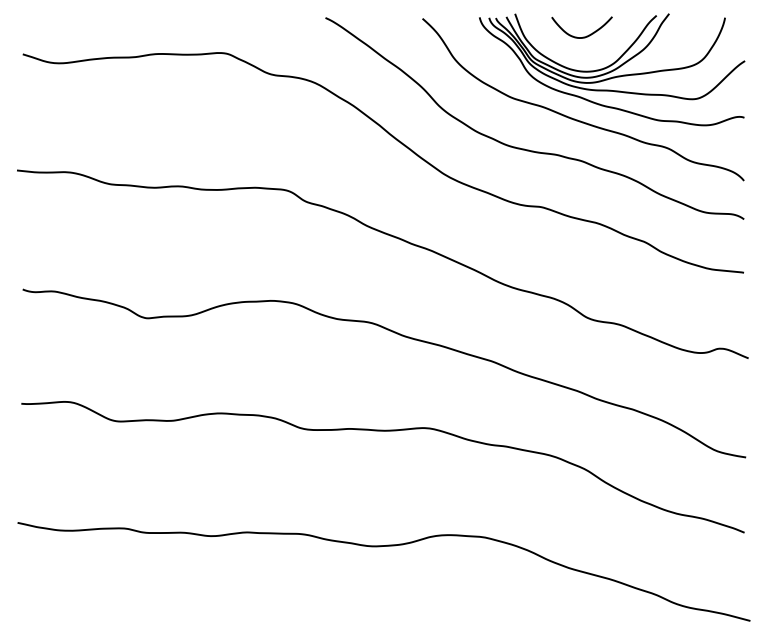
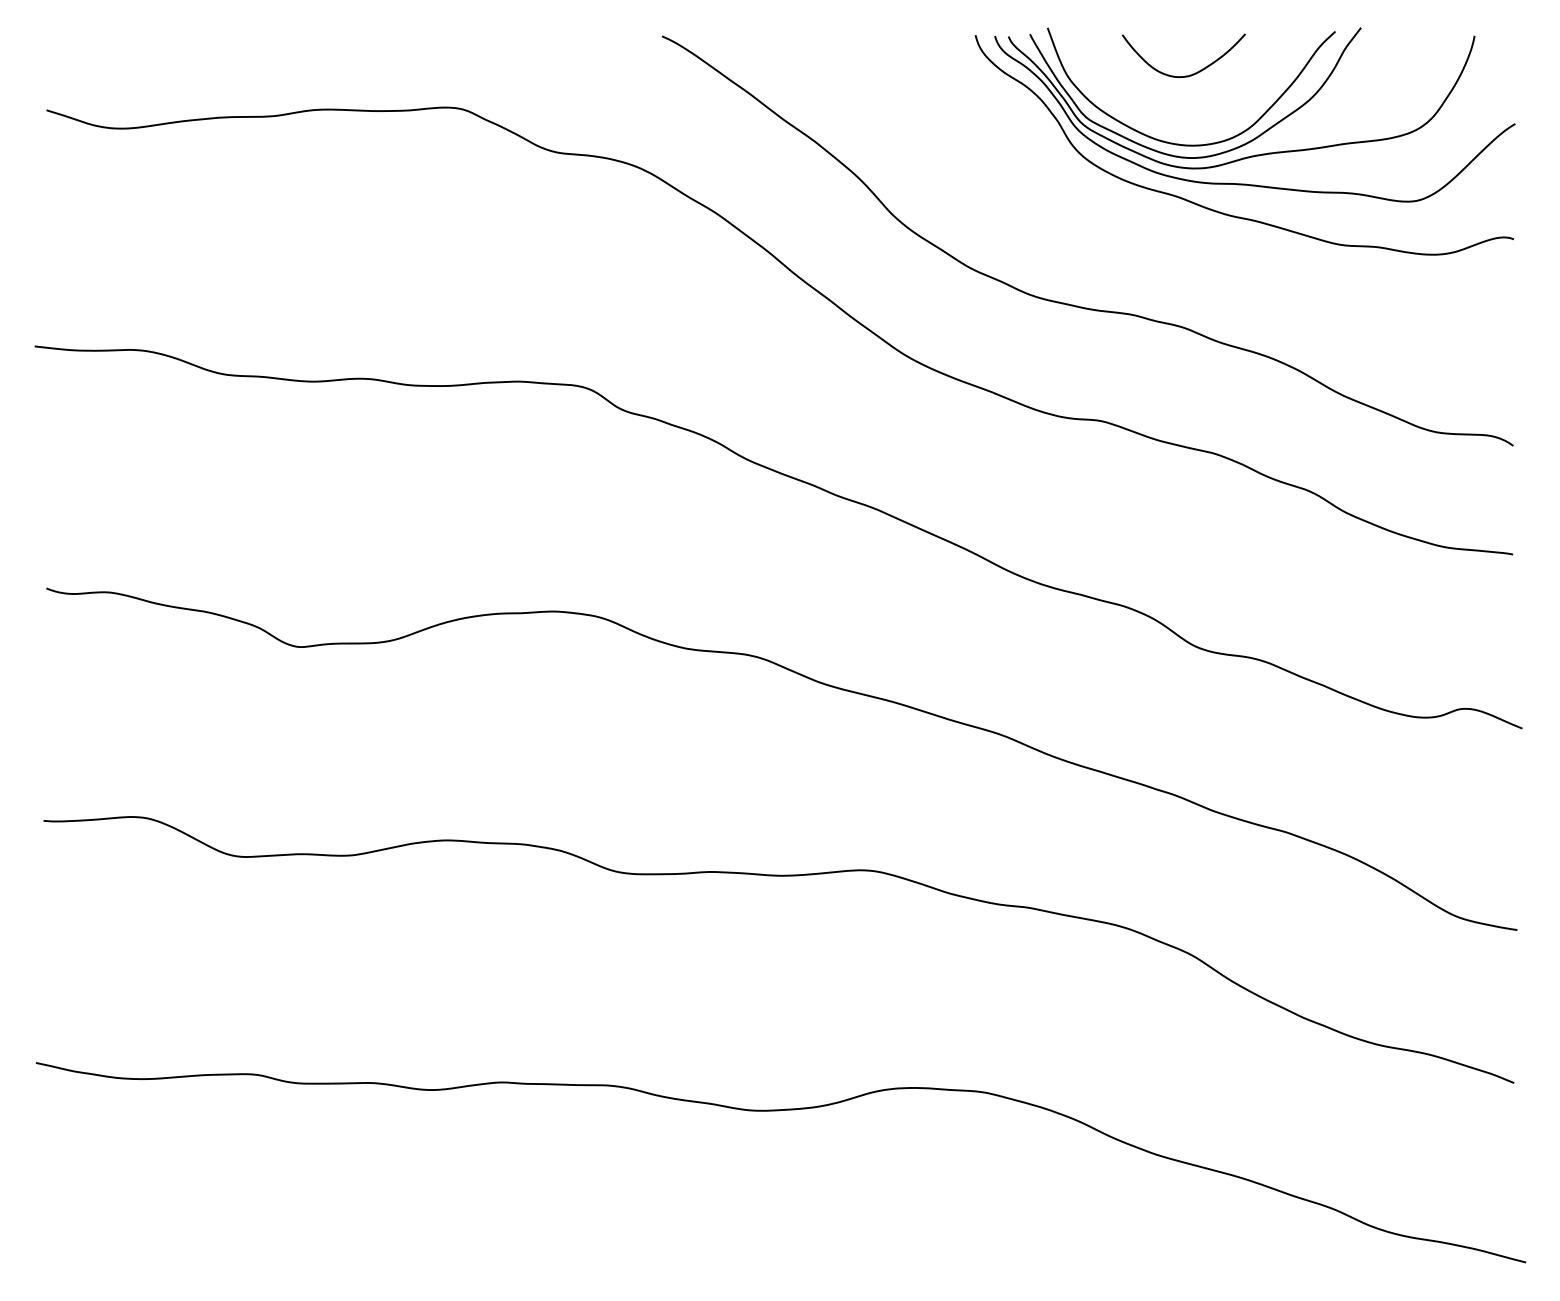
curve: (577, 119) -> (1174, 242), removed

